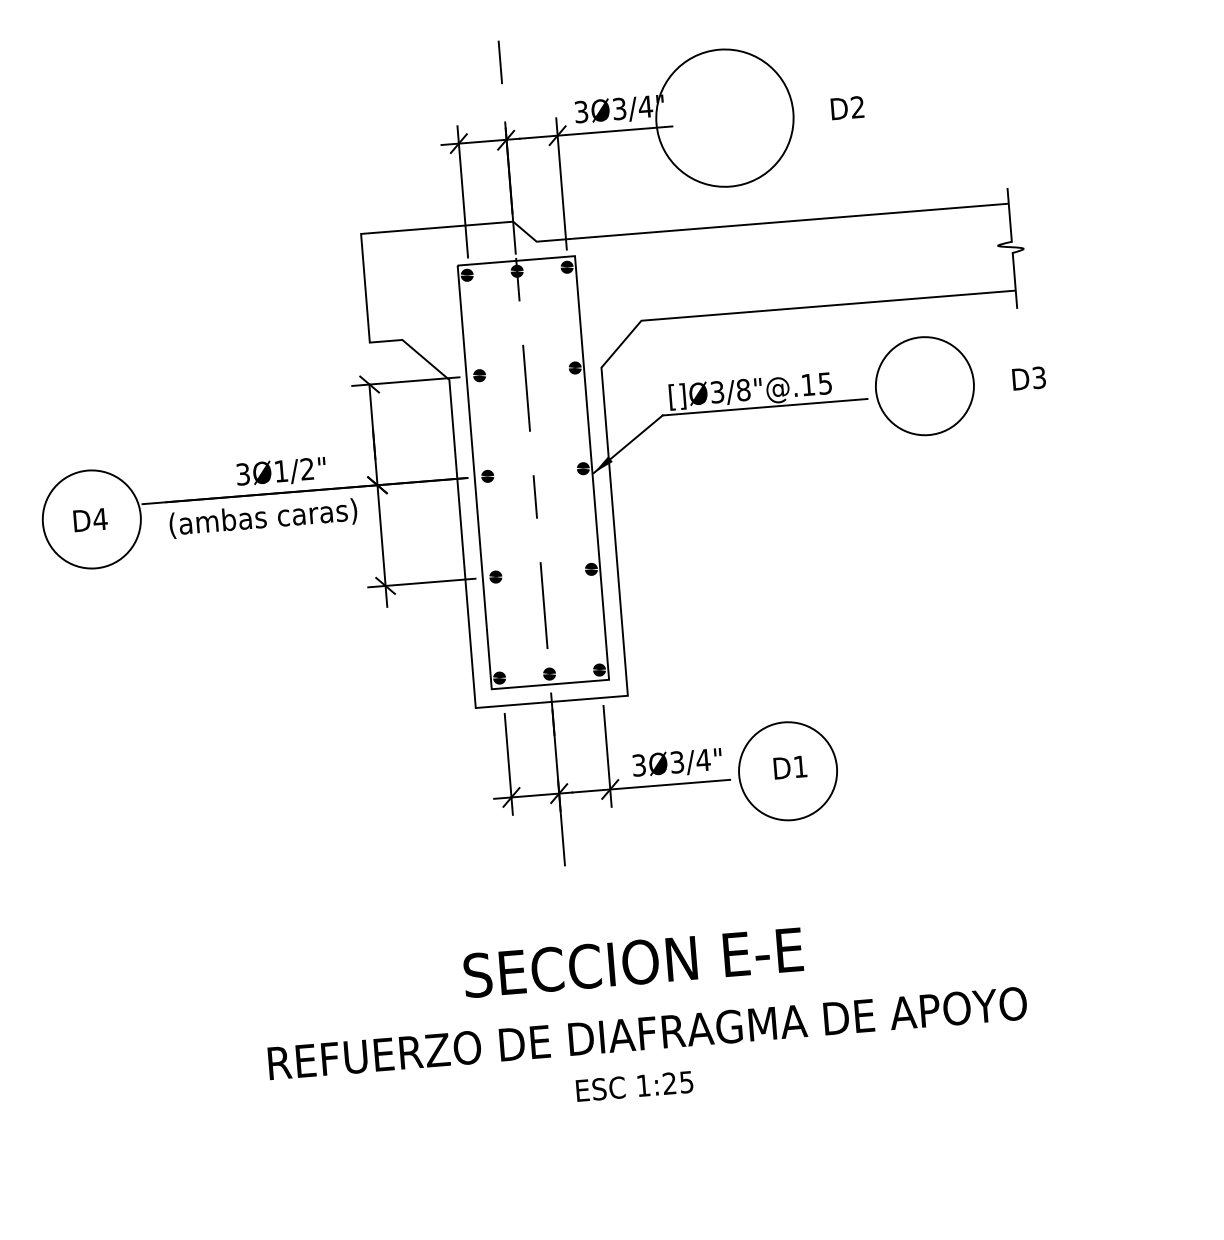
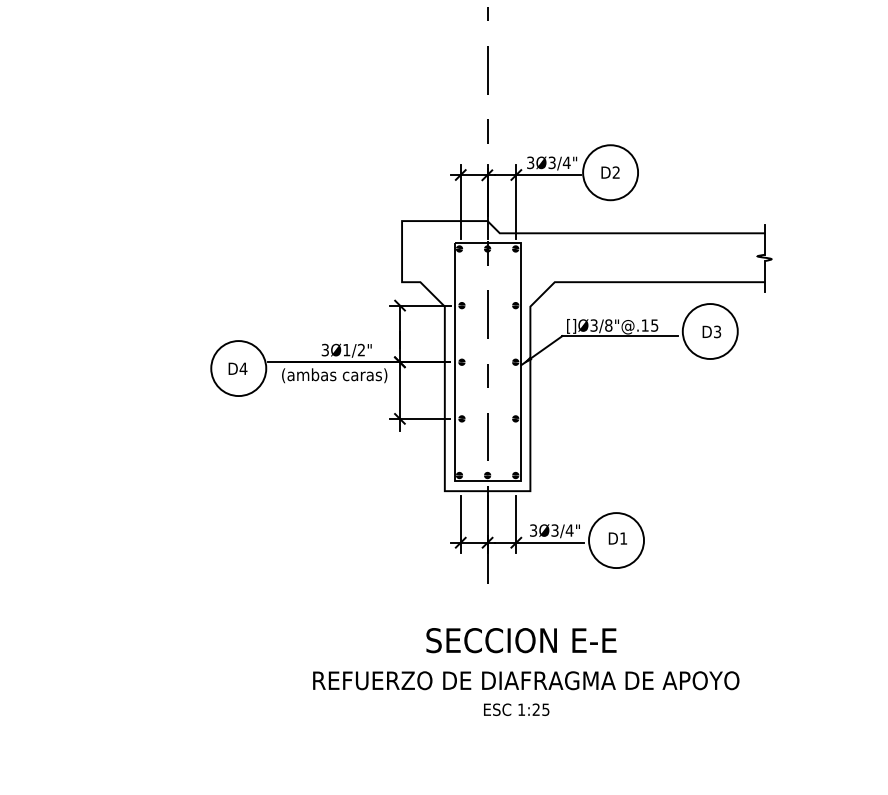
text: (847, 107) -> (610, 172), moved
circle: (724, 117) -> (610, 172), size x0.71
text: (1028, 377) -> (711, 331), moved

